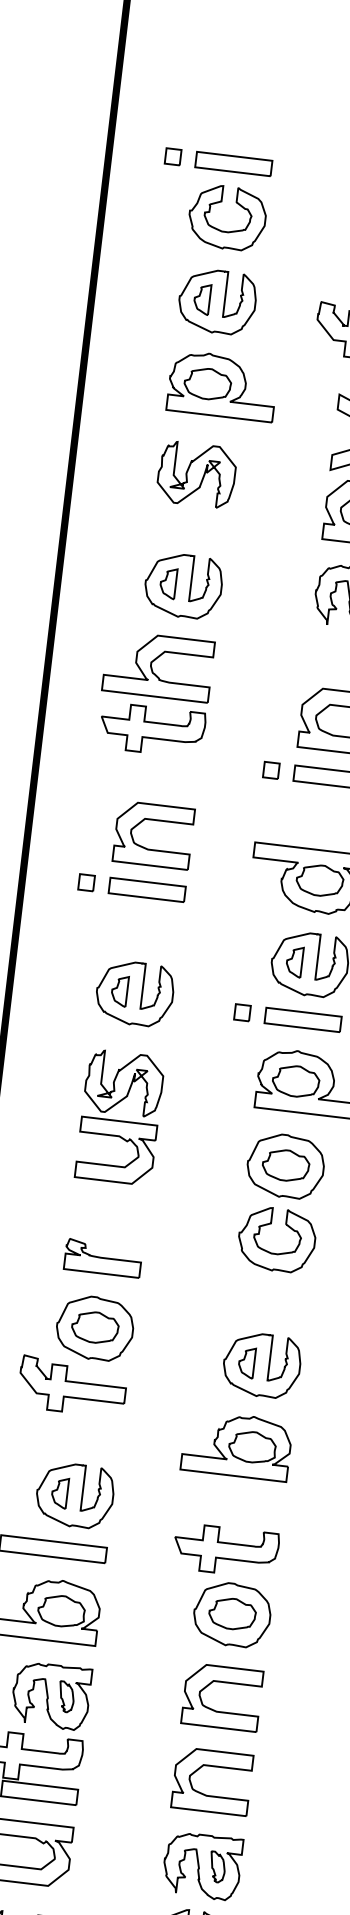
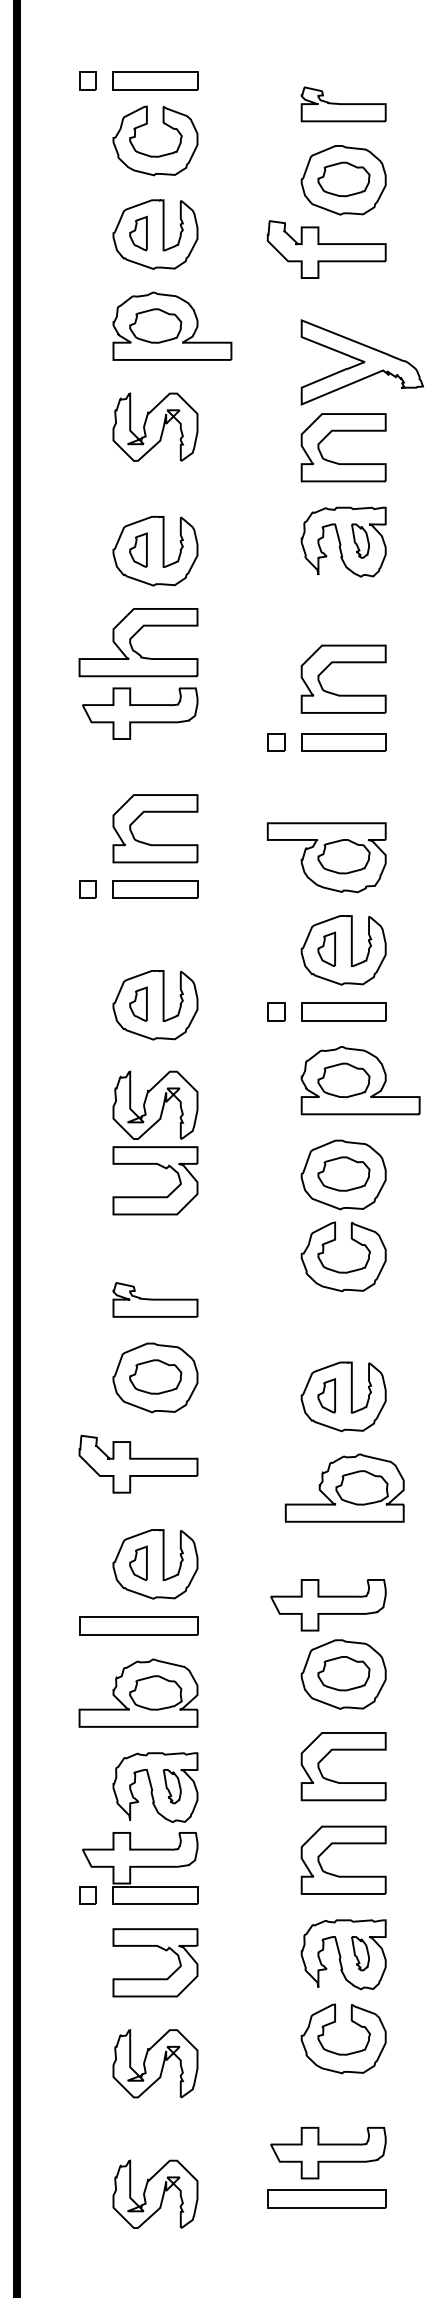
part: (72, 1386) -> (138, 1463), moved
part: (236, 1444) -> (344, 1487), moved

